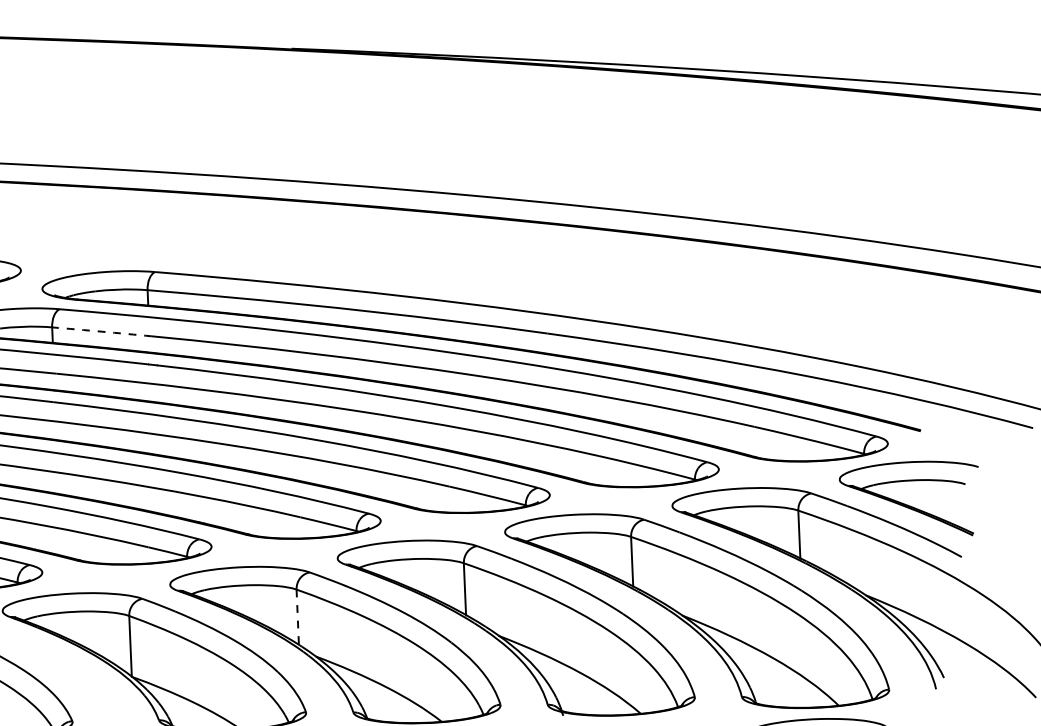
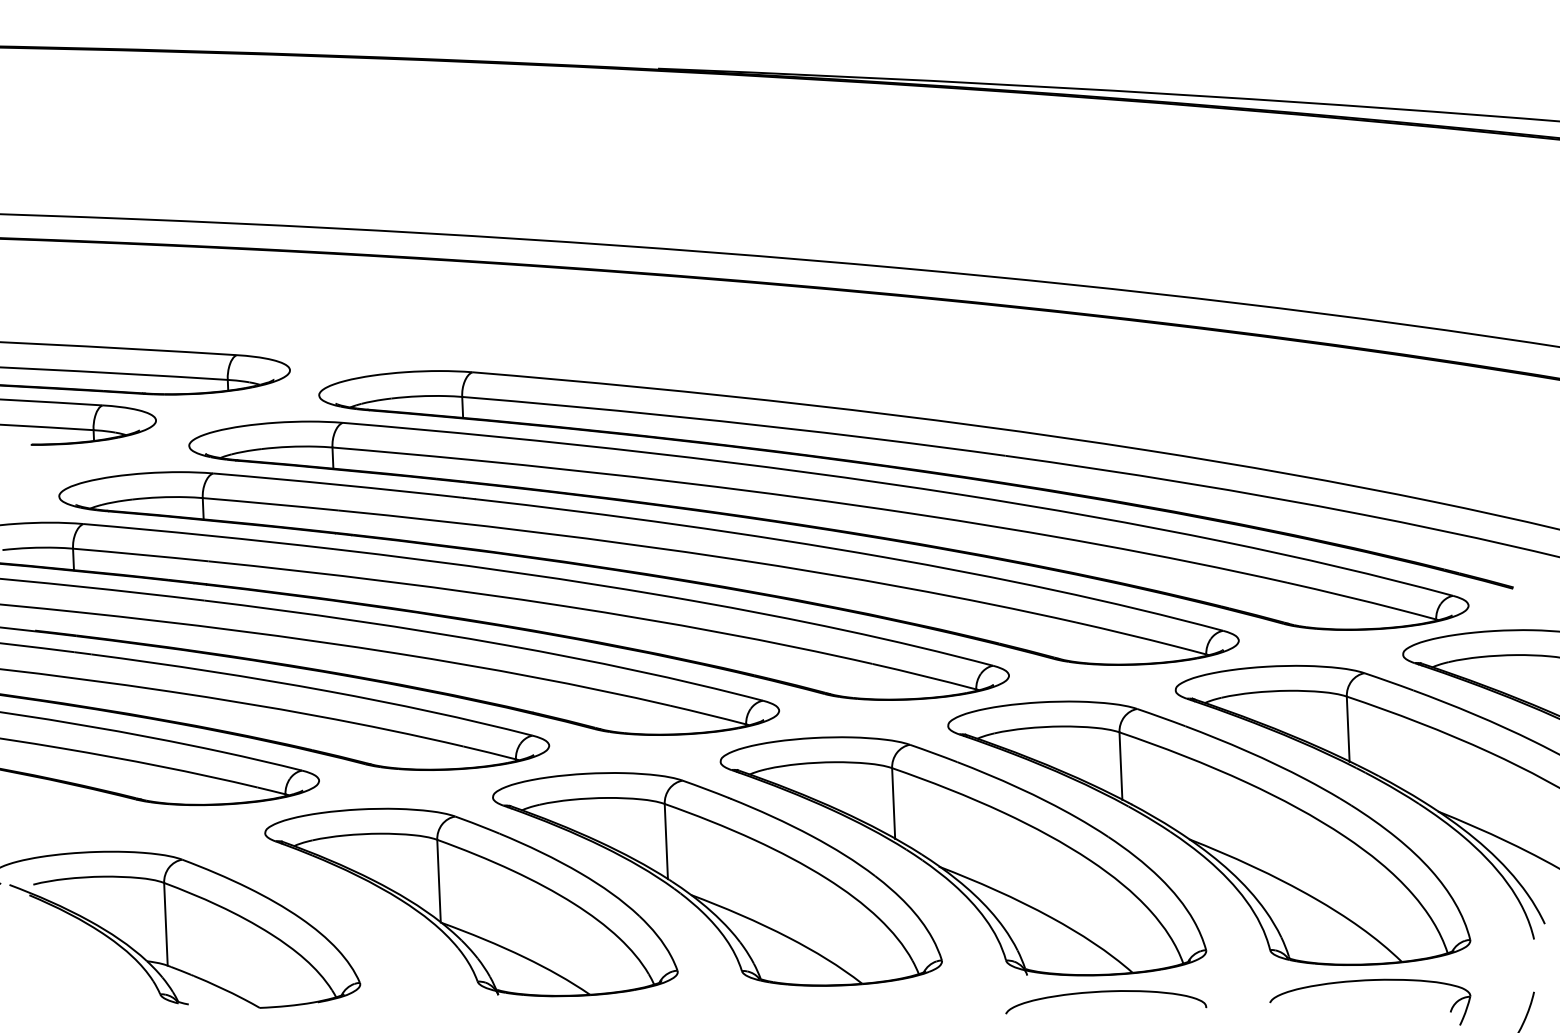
arc: (102, 331) -> (400, 453), dashed -> solid
line: (297, 617) -> (666, 841), dashed -> solid

